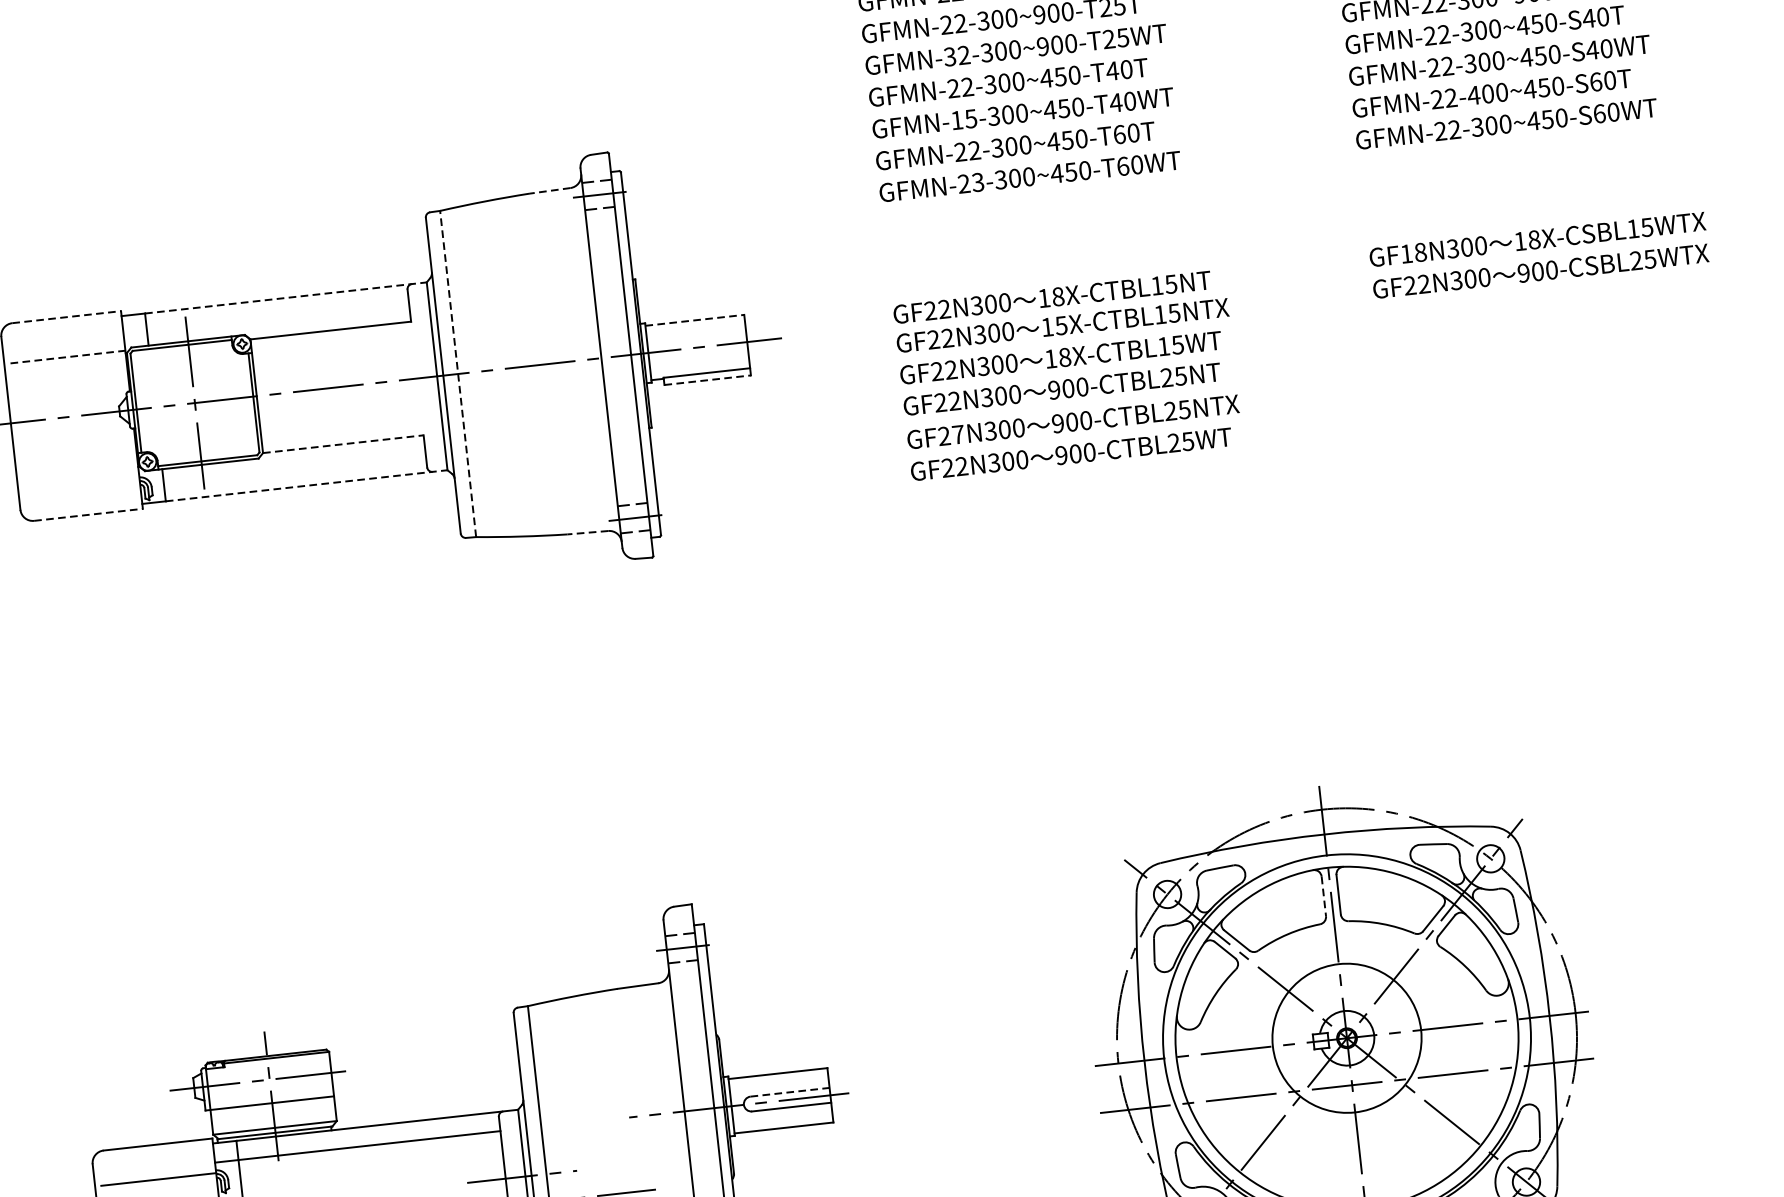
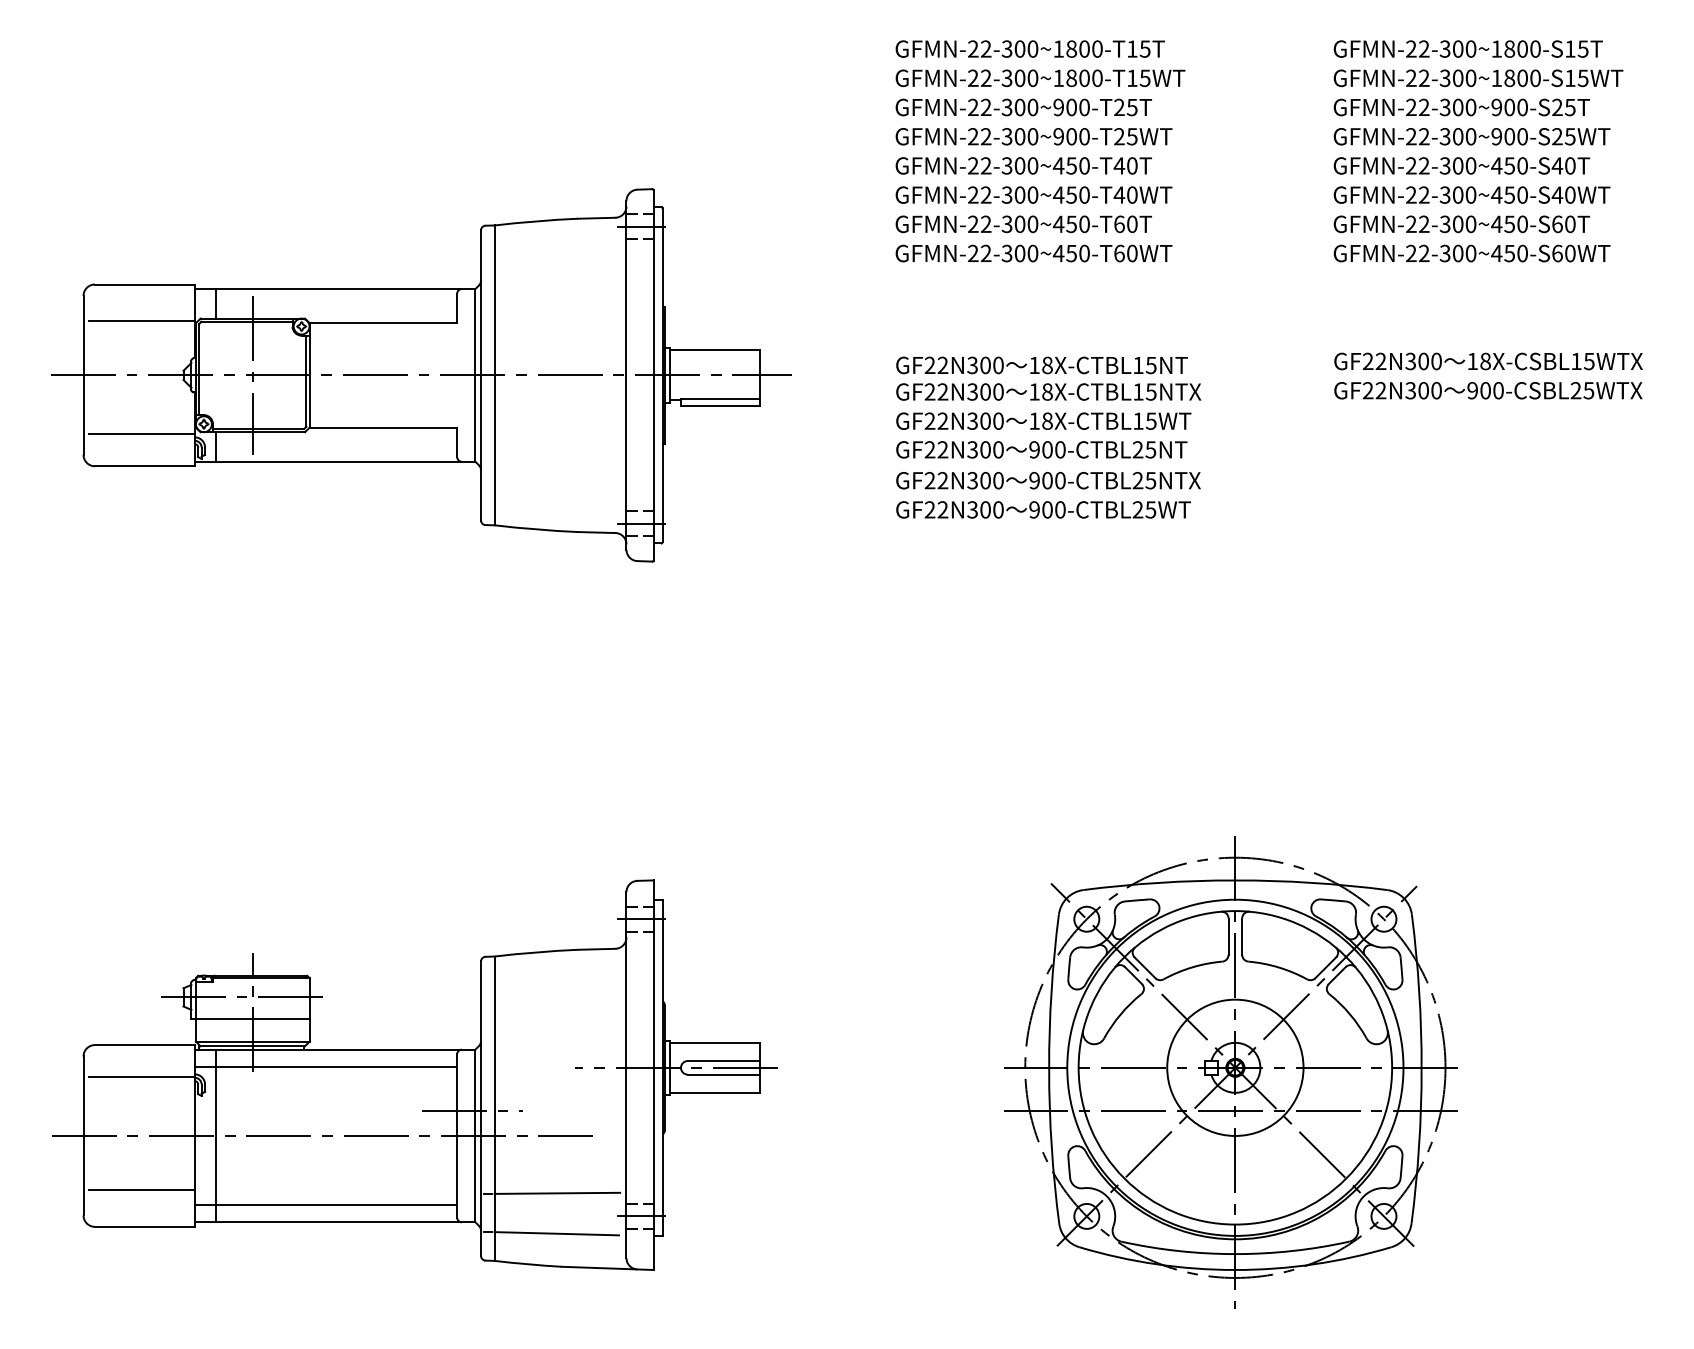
text: (949, 56) -> (972, 136), GFMN-32-300~900-T25WT -> GFMN-22-300~900-T25WT
text: (1473, 95) -> (1444, 224), GFMN-22-400~450-S60T -> GFMN-22-300~450-S60T
text: (963, 119) -> (979, 194), GFMN-15-300~450-T40WT -> GFMN-22-300~450-T40WT
text: (977, 182) -> (985, 253), GFMN-23-300~450-T60WT -> GFMN-22-300~450-T60WT
line: (550, 191) -> (596, 218), dashed -> solid
text: (1413, 253) -> (1374, 361), GF18N300 -> GF22N300
line: (286, 298) -> (346, 289), dashed -> solid
line: (66, 317) -> (144, 284), dashed -> solid
line: (695, 320) -> (715, 350), dashed -> solid
text: (1061, 325) -> (1047, 391), 15X-CTBL15NTX -> 18X-CTBL15NTX
line: (68, 356) -> (142, 320), dashed -> solid
line: (457, 374) -> (494, 375), dashed -> solid
line: (707, 380) -> (720, 406), dashed -> solid
text: (957, 434) -> (942, 480), GF27N300 -> GF22N300
line: (343, 444) -> (383, 427), dashed -> solid
line: (81, 480) -> (141, 434), added
line: (307, 485) -> (346, 461), dashed -> solid
line: (88, 515) -> (144, 466), dashed -> solid
line: (587, 532) -> (596, 532), dashed -> solid
line: (1323, 897) -> (1228, 937), dashed -> solid
line: (790, 1092) -> (724, 1061), dashed -> solid

